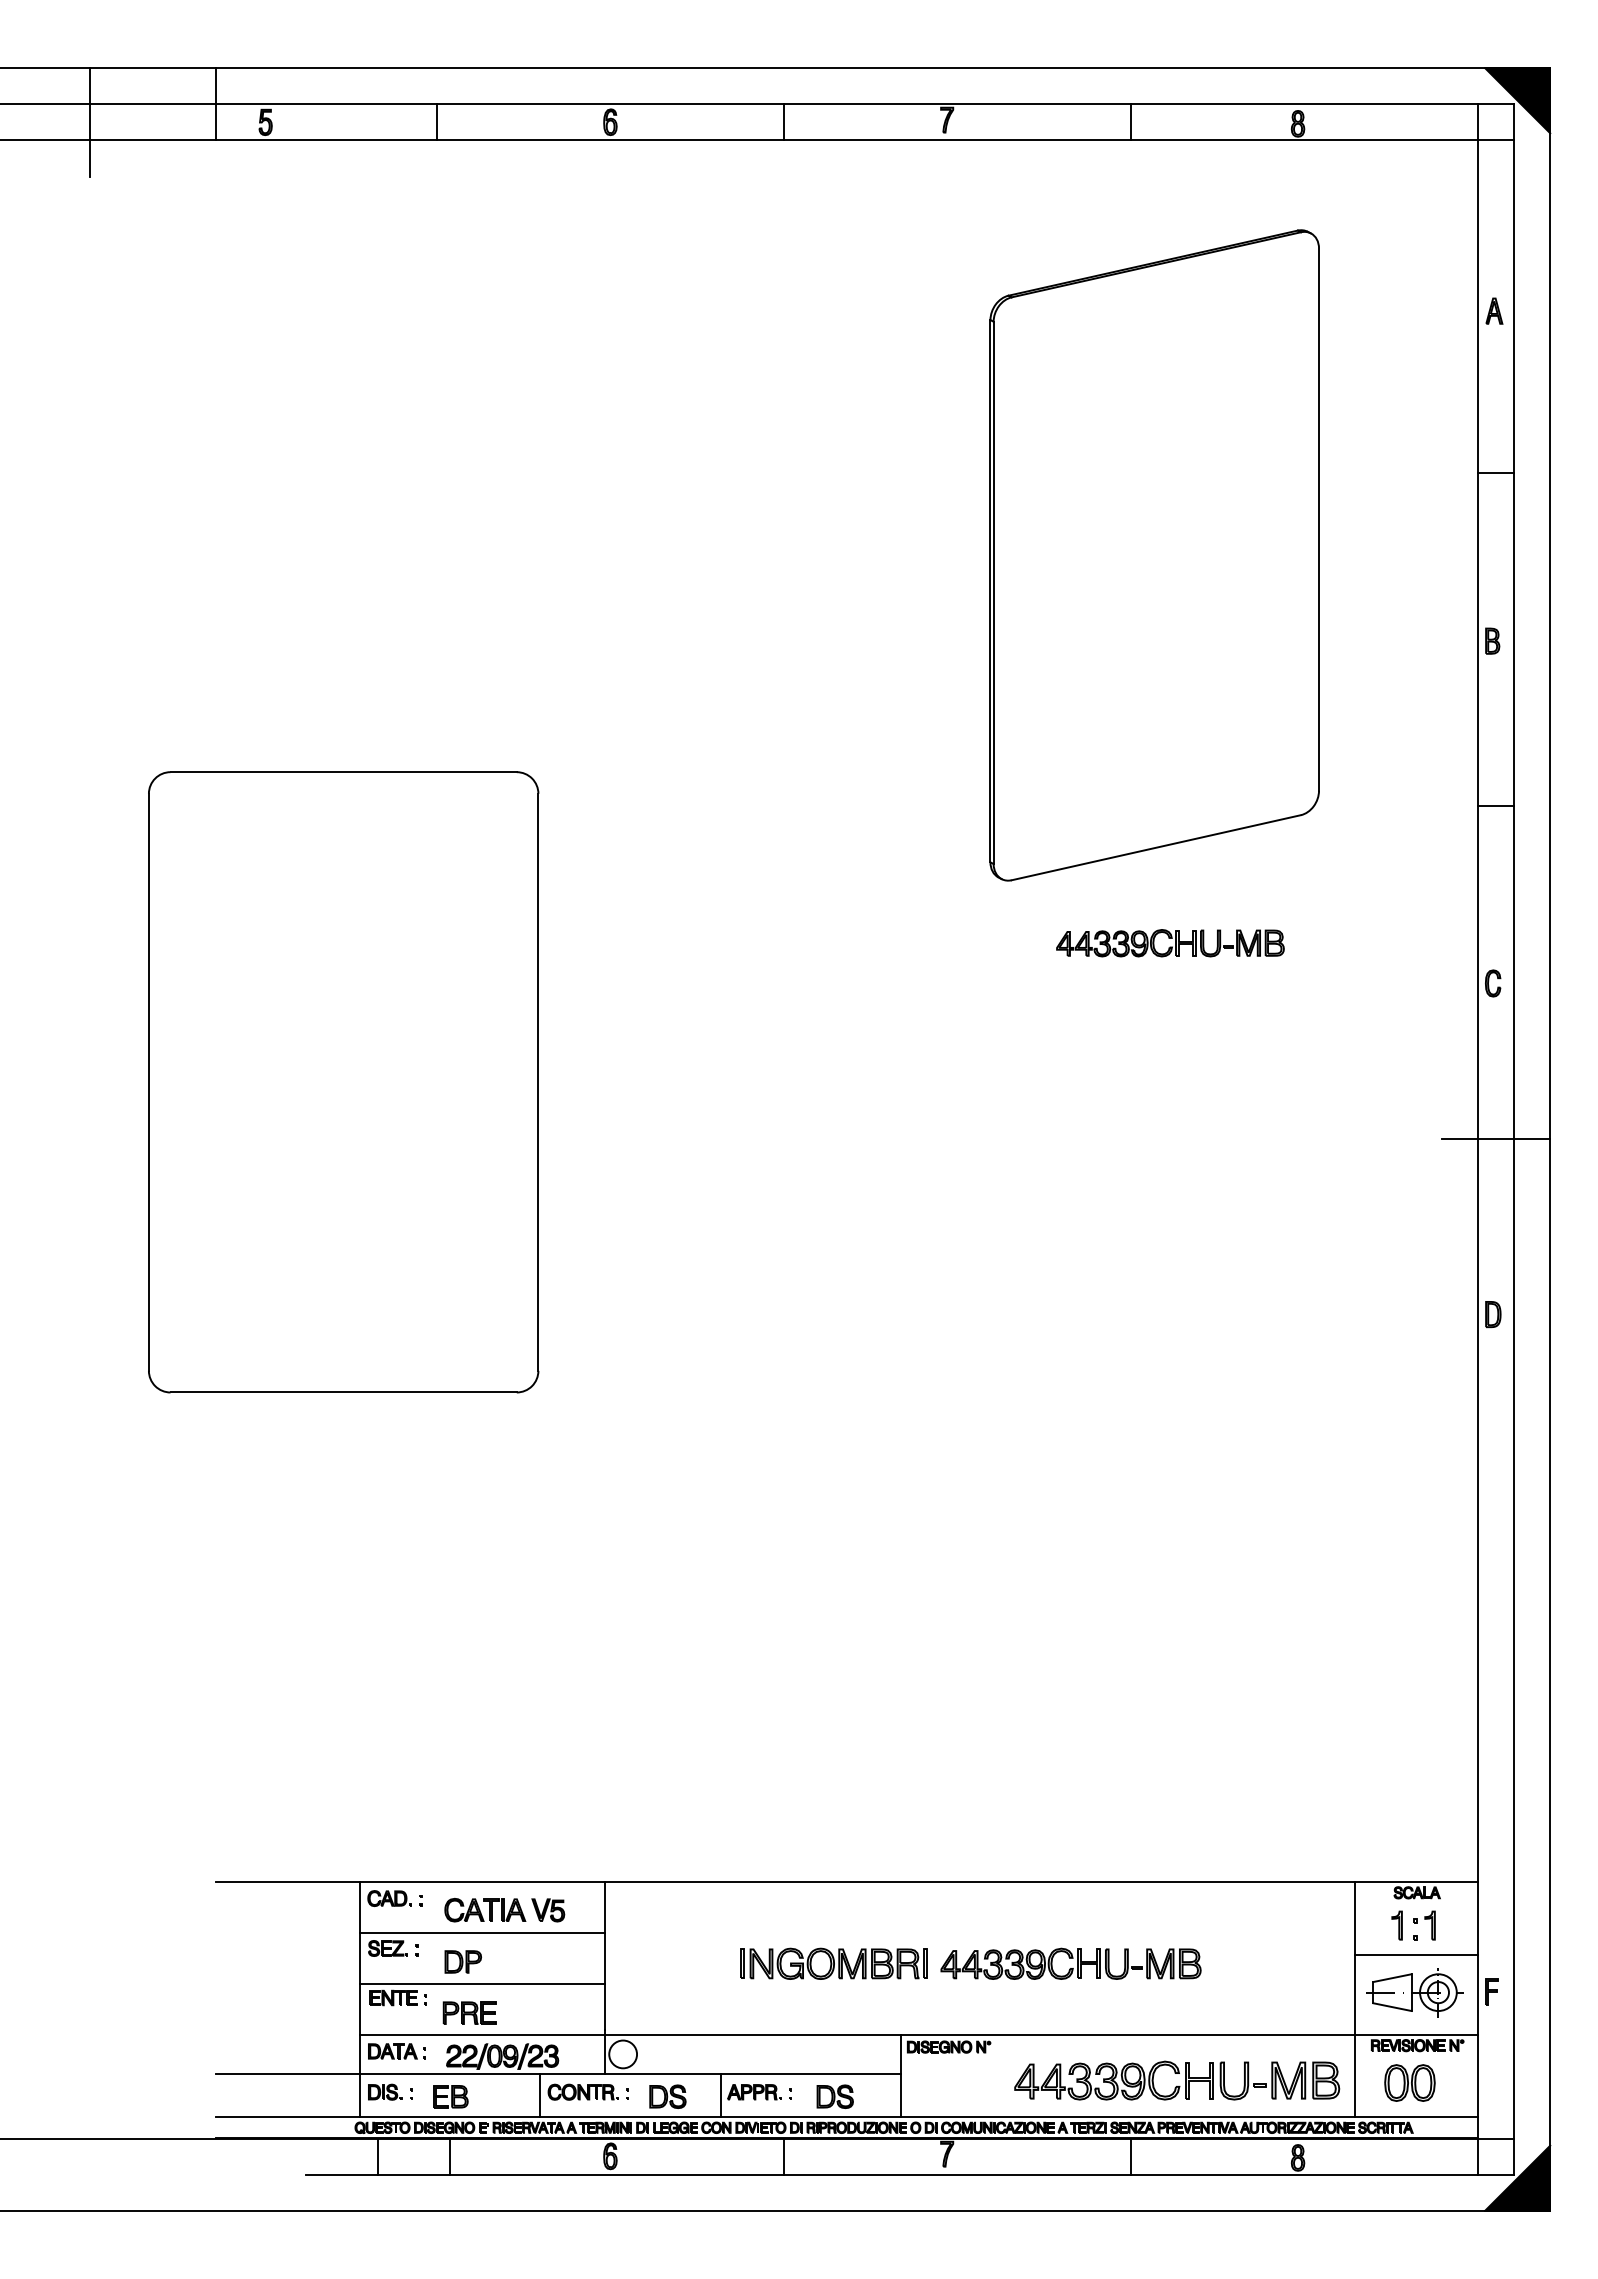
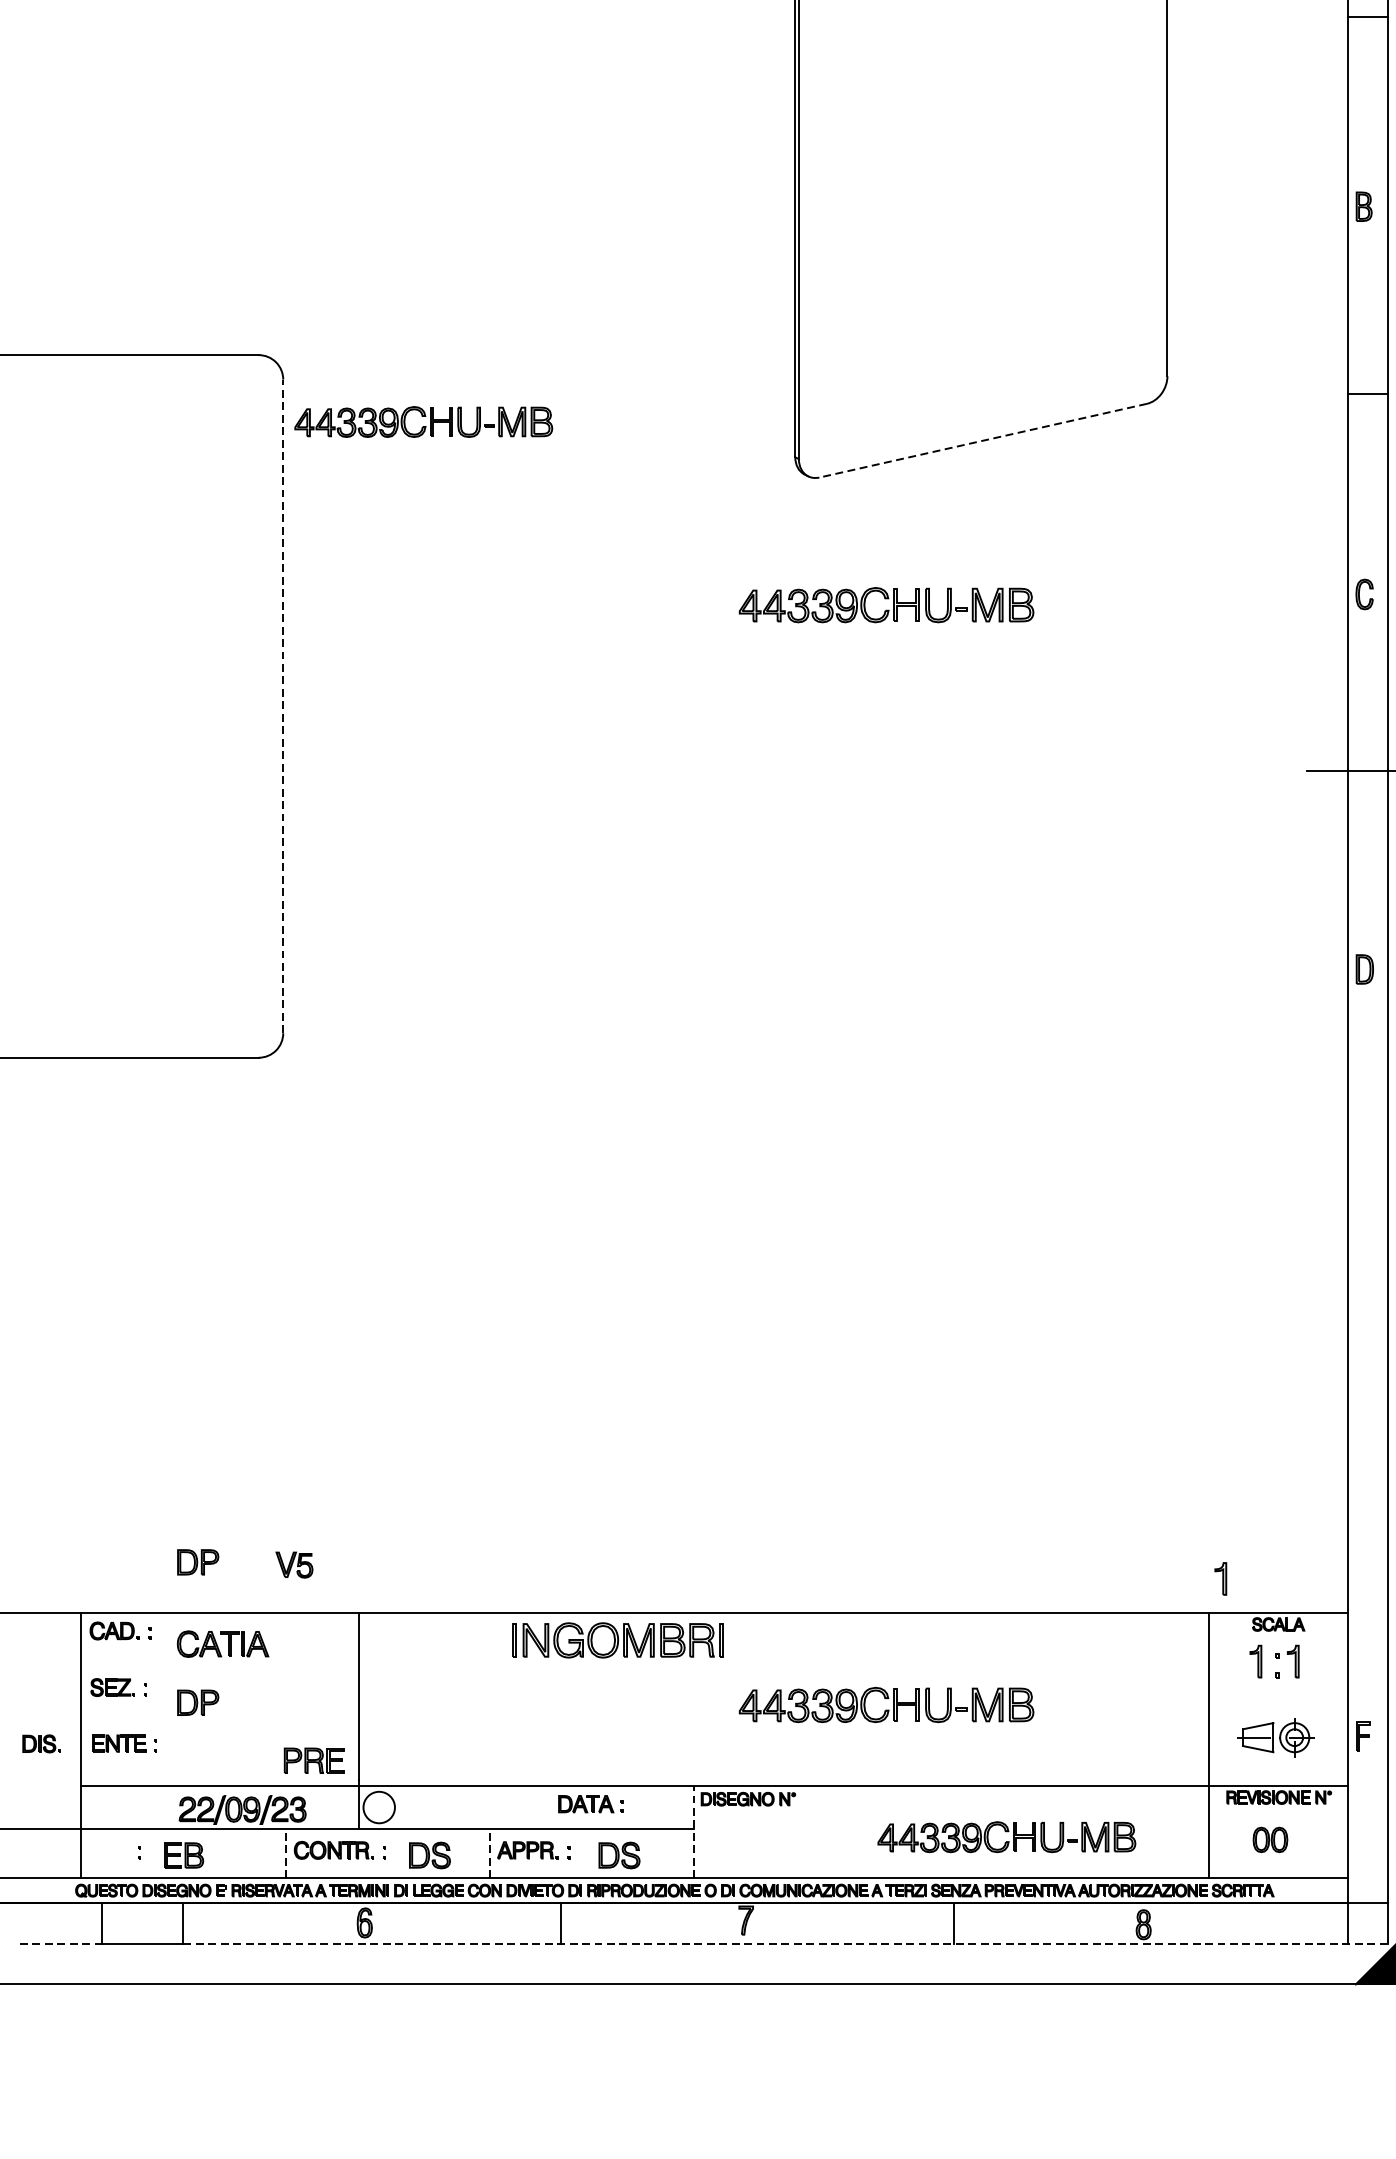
line: (1155, 847) -> (982, 440), solid -> dashed
part: (1170, 943) -> (423, 422), moved
part: (1070, 992) -> (885, 604), added
line: (538, 1082) -> (283, 706), solid -> dashed
part: (462, 1837) -> (197, 1561), added
part: (1365, 1852) -> (1220, 1578), added
part: (548, 1910) -> (294, 1565), moved
line: (482, 1933) -> (219, 1670), removed
line: (1416, 1955) -> (1277, 1695), removed
part: (833, 1963) -> (617, 1639), moved
line: (482, 1984) -> (219, 1728), removed
part: (1414, 1992) -> (1275, 1737), size x0.7
part: (469, 2012) -> (313, 1760), moved
part: (396, 2051) -> (590, 1804), moved
line: (901, 2076) -> (694, 1832), solid -> dashed
part: (1177, 2080) -> (1007, 1837), size x0.7
part: (1409, 2082) -> (1269, 1839), size x0.6
part: (385, 2091) -> (42, 1743), moved
line: (540, 2095) -> (285, 1854), solid -> dashed
line: (720, 2095) -> (489, 1854), solid -> dashed
line: (342, 2174) -> (61, 1943), solid -> dashed
line: (982, 2174) -> (786, 1943), solid -> dashed

